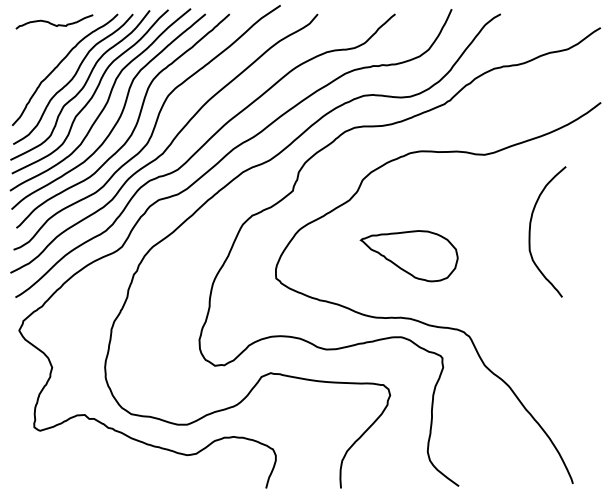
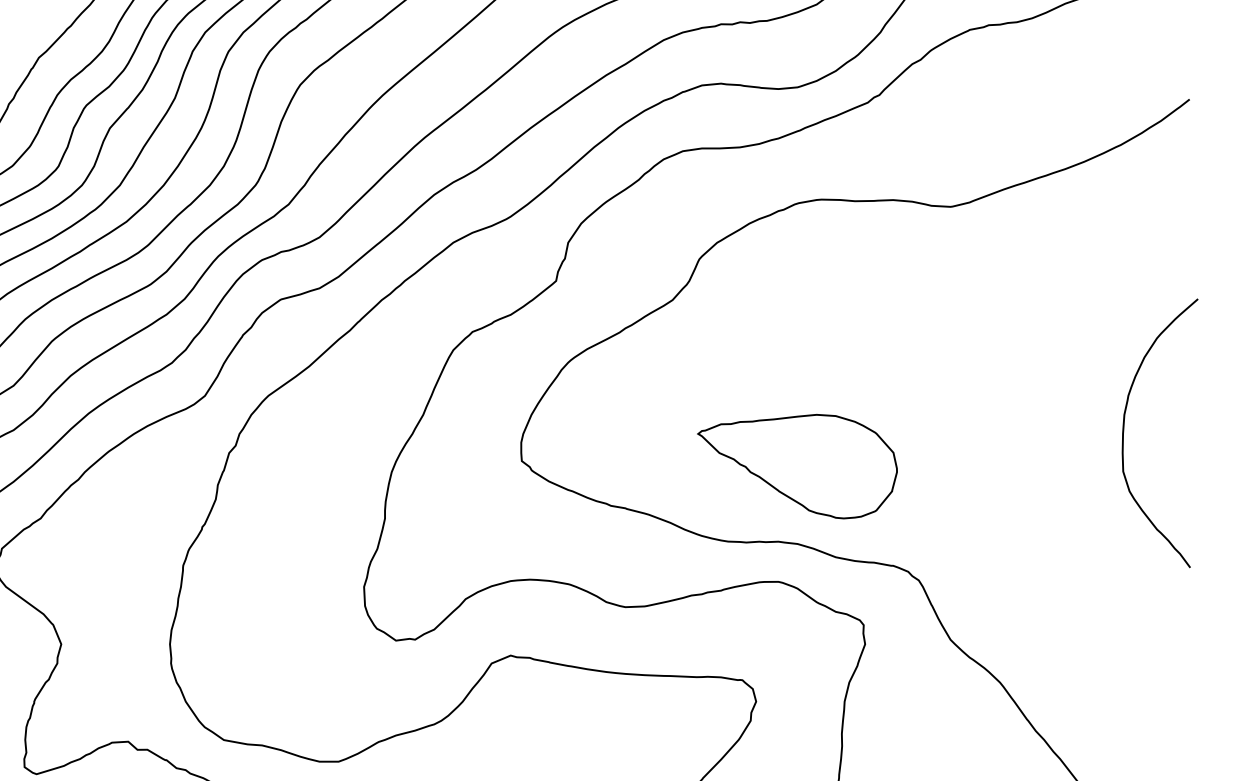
curve: (530, 231) -> (1124, 432), moved
part: (408, 256) -> (795, 467), moved

